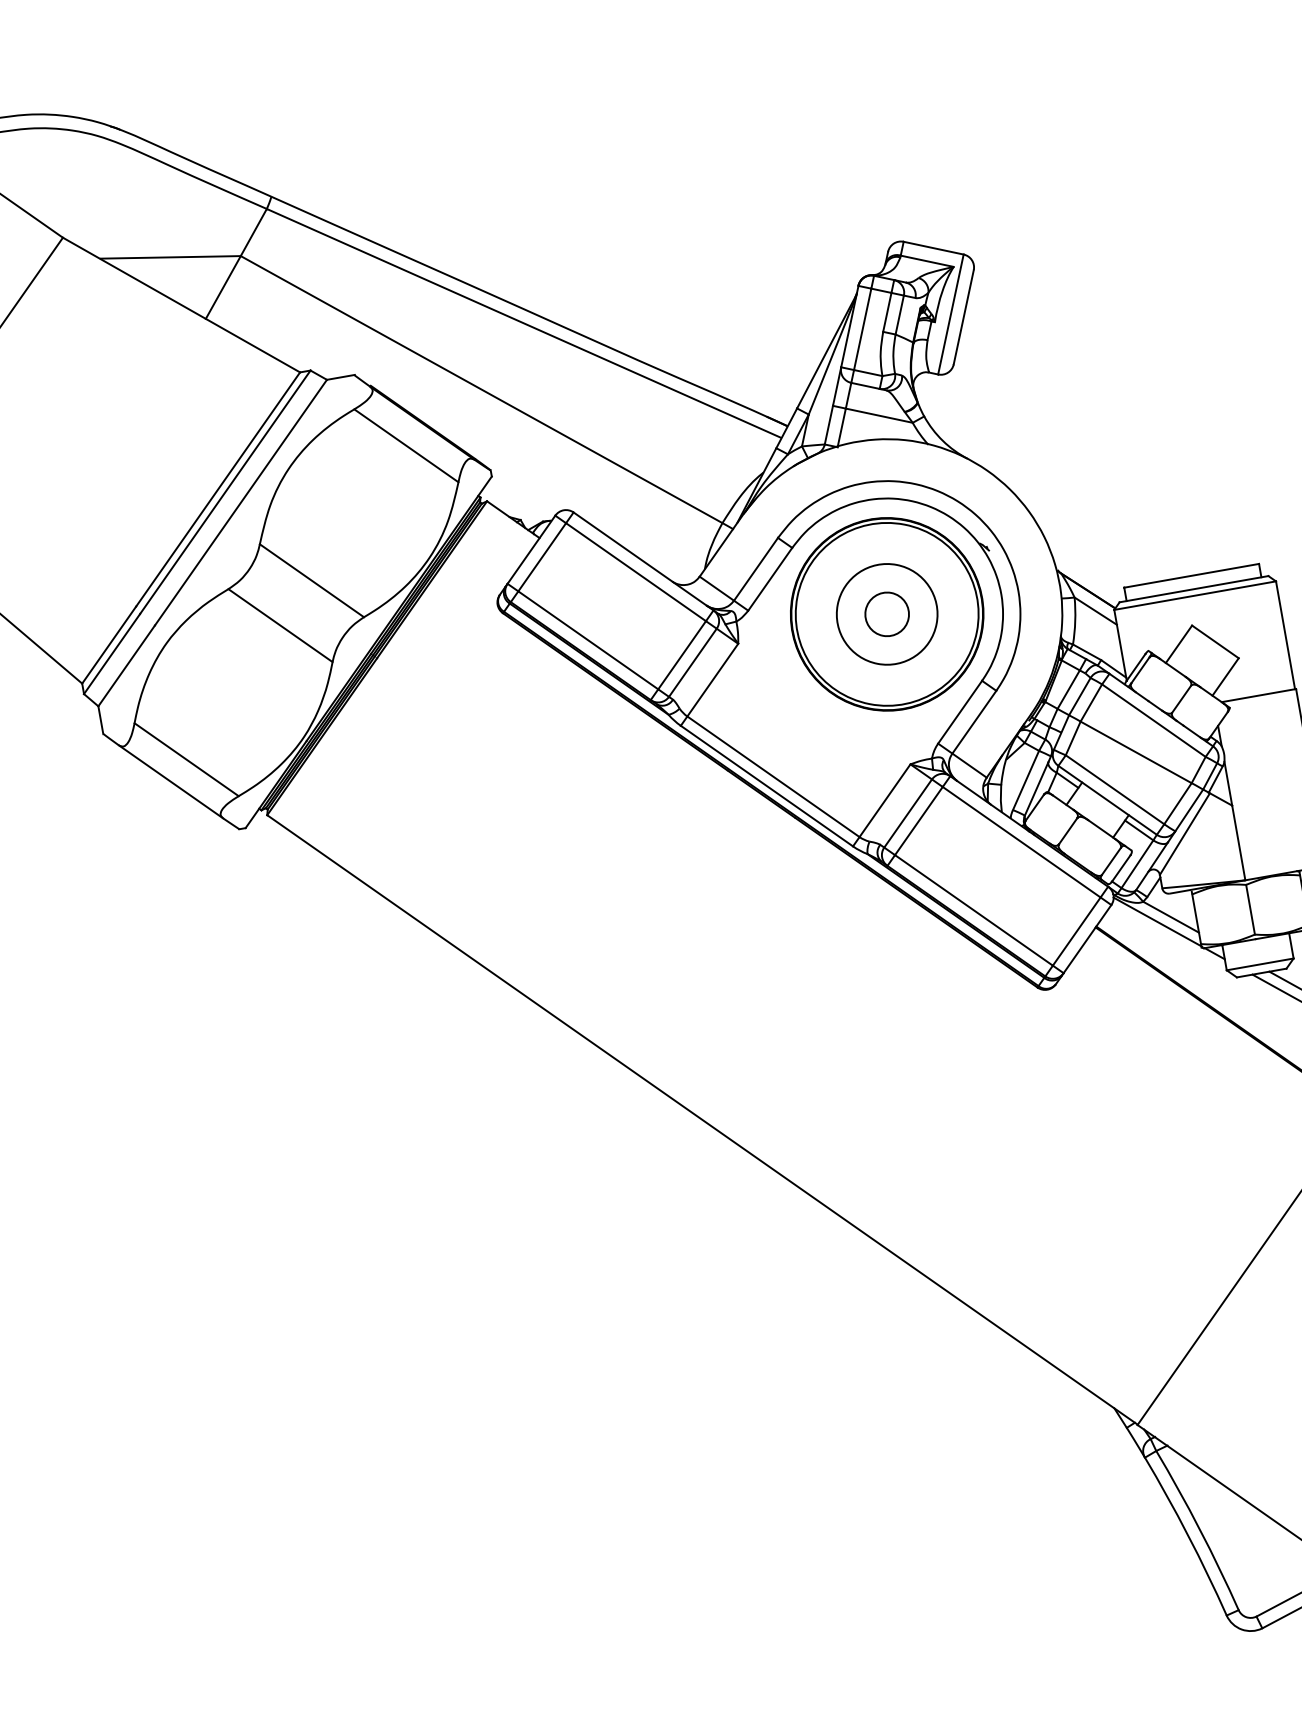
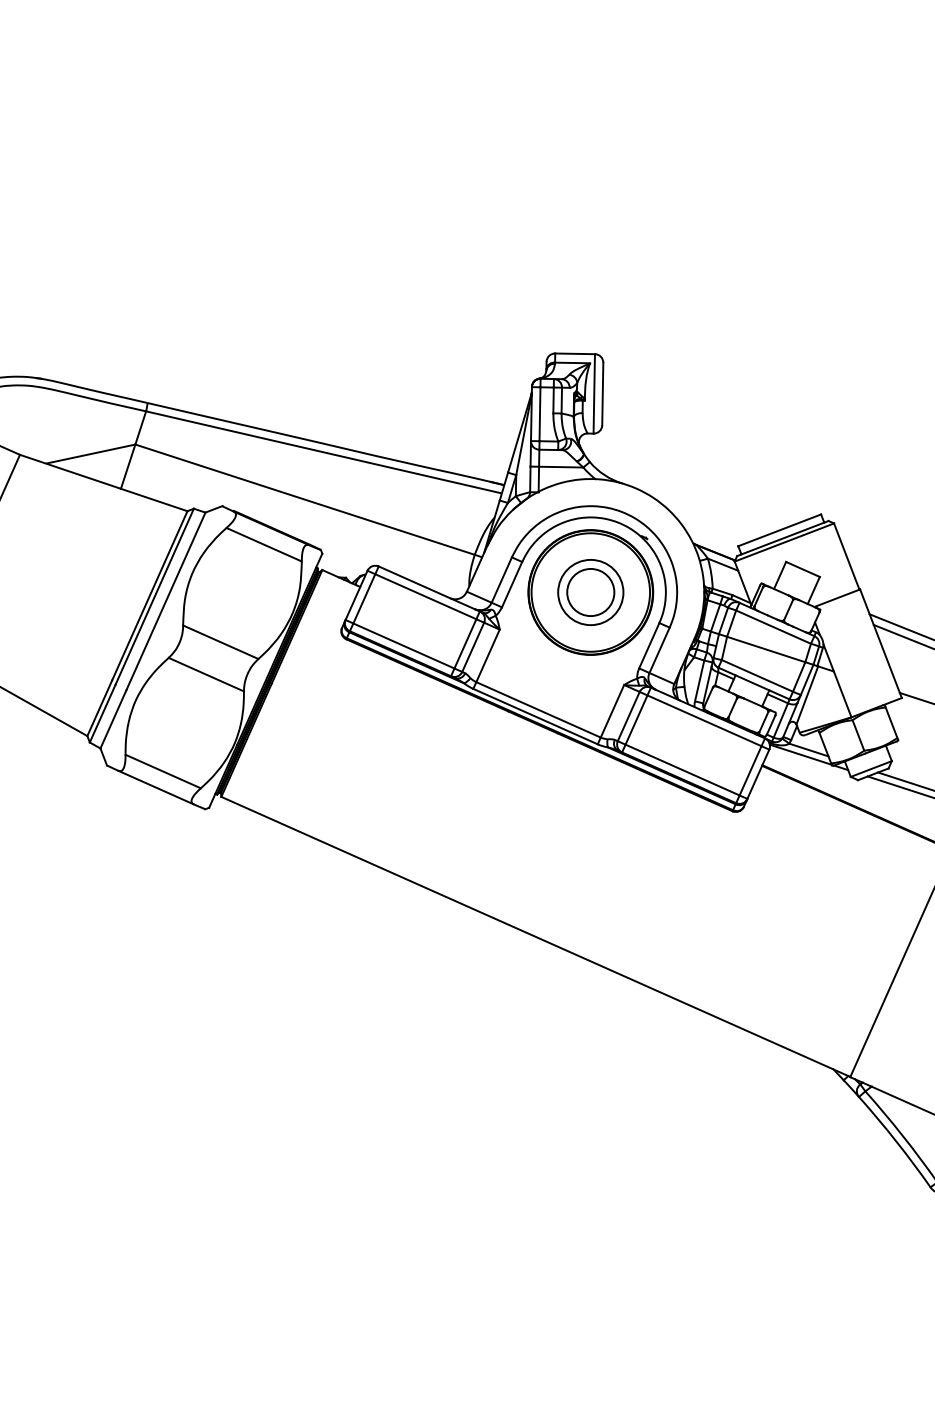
circle: (886, 614) -> (590, 592), size x1.67

